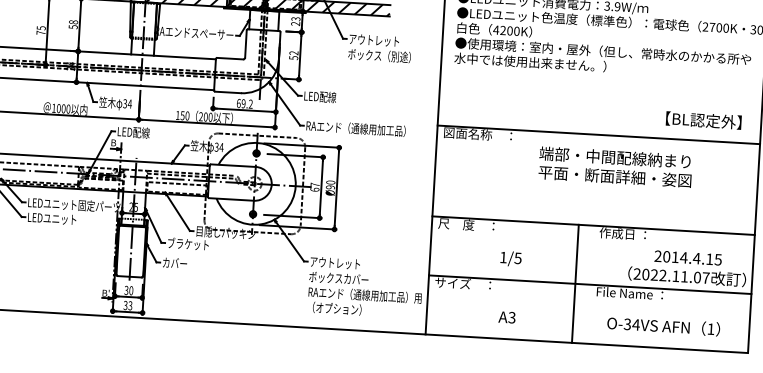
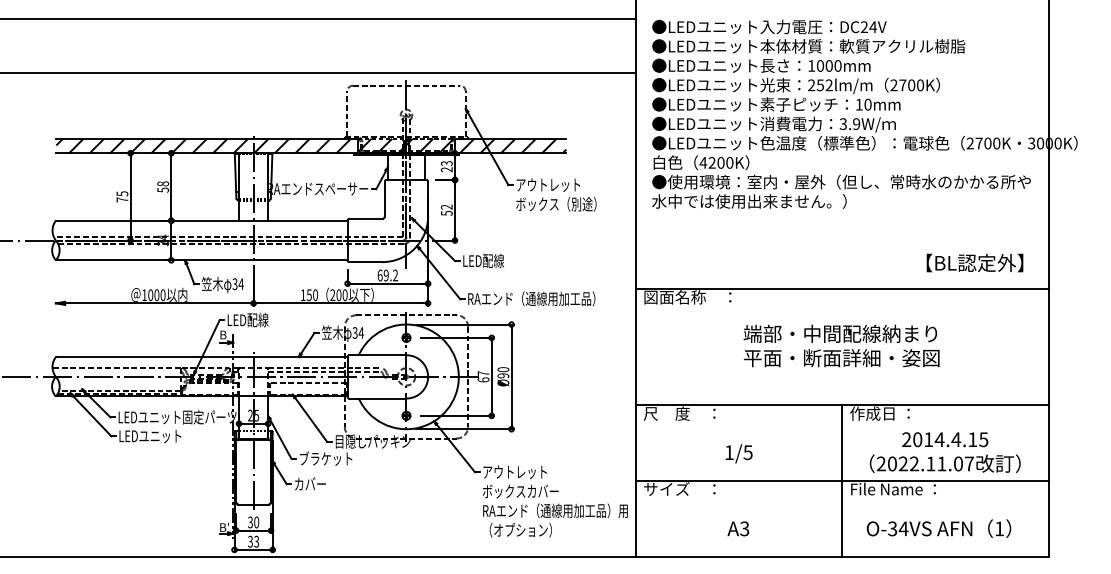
text: (615, 166) -> (841, 345), moved
text: (687, 268) -> (945, 452), moved
line: (575, 283) -> (842, 480), moved

